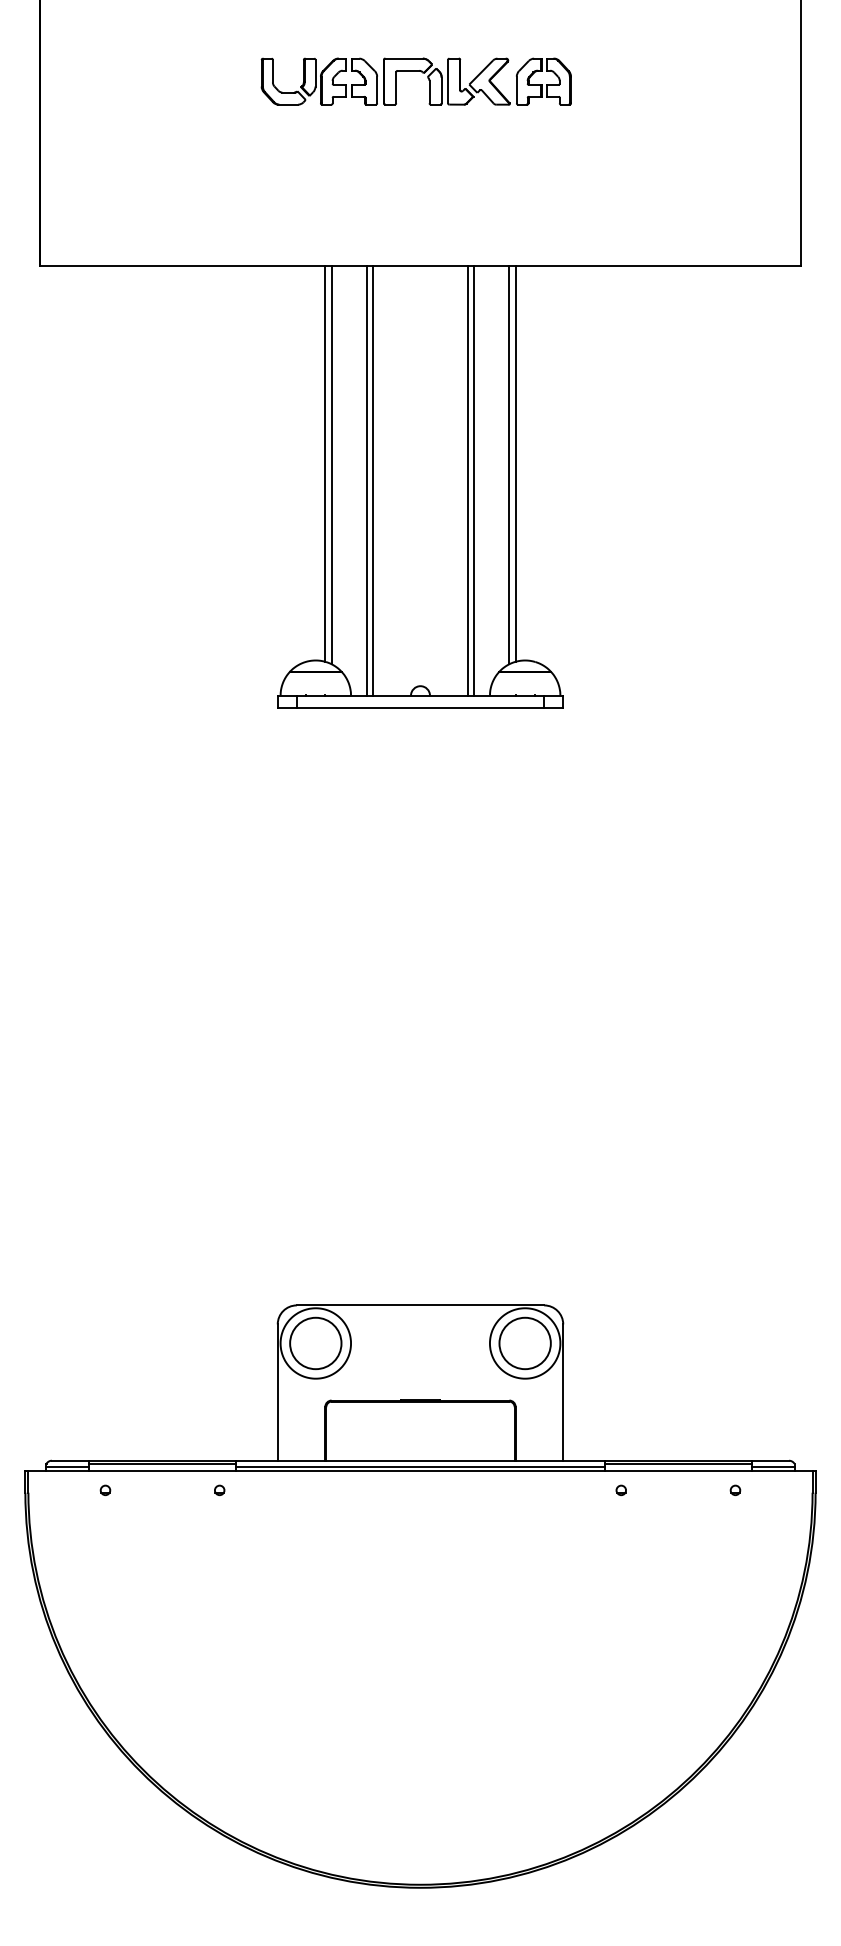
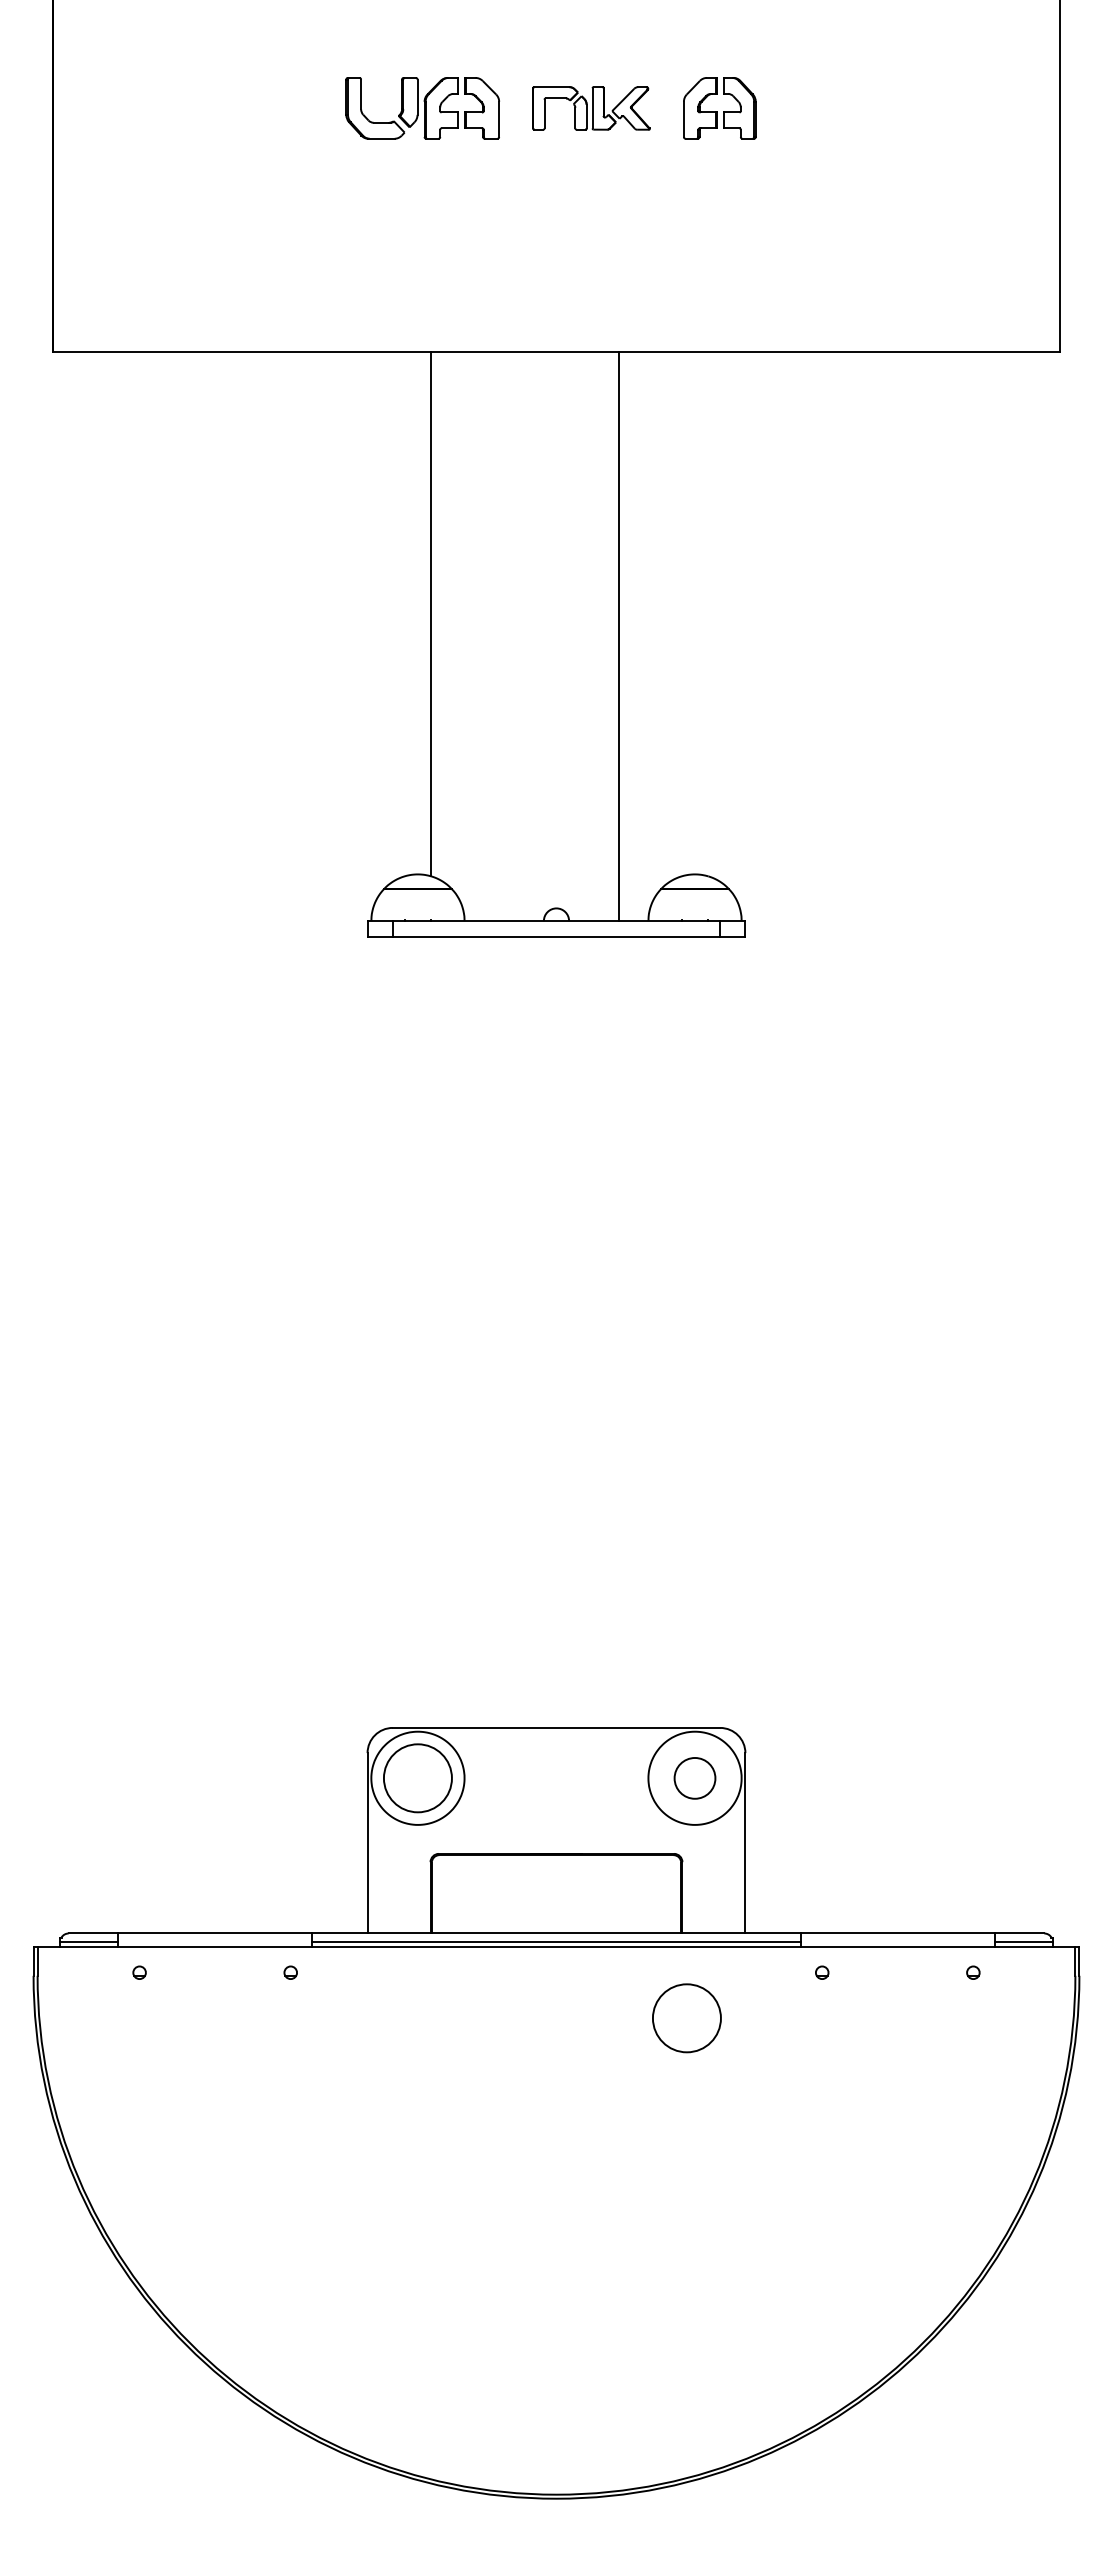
part: (446, 81) -> (591, 108), size x0.7
line: (515, 463) -> (682, 613), removed
line: (331, 464) -> (438, 615), removed
line: (509, 464) -> (674, 615), removed
line: (366, 480) -> (485, 636), removed
line: (372, 480) -> (493, 636), removed
line: (474, 480) -> (627, 636), removed
circle: (524, 1343) -> (694, 1778), size x0.6
line: (162, 1463) -> (215, 1937), removed
line: (678, 1463) -> (897, 1937), removed
circle: (518, 1524) -> (686, 2018), added

